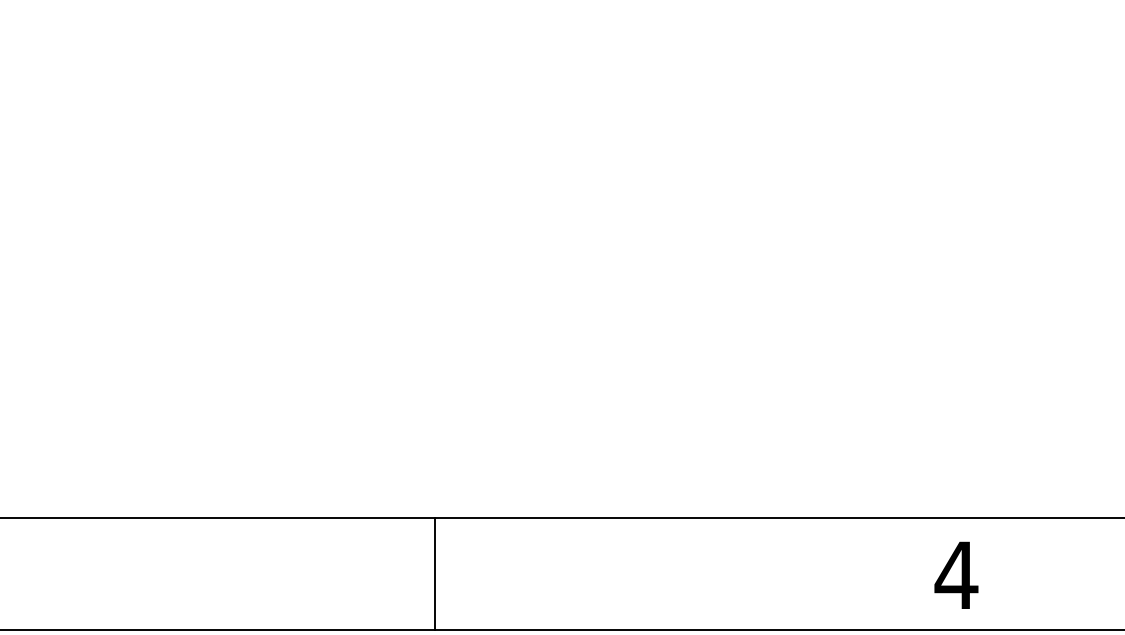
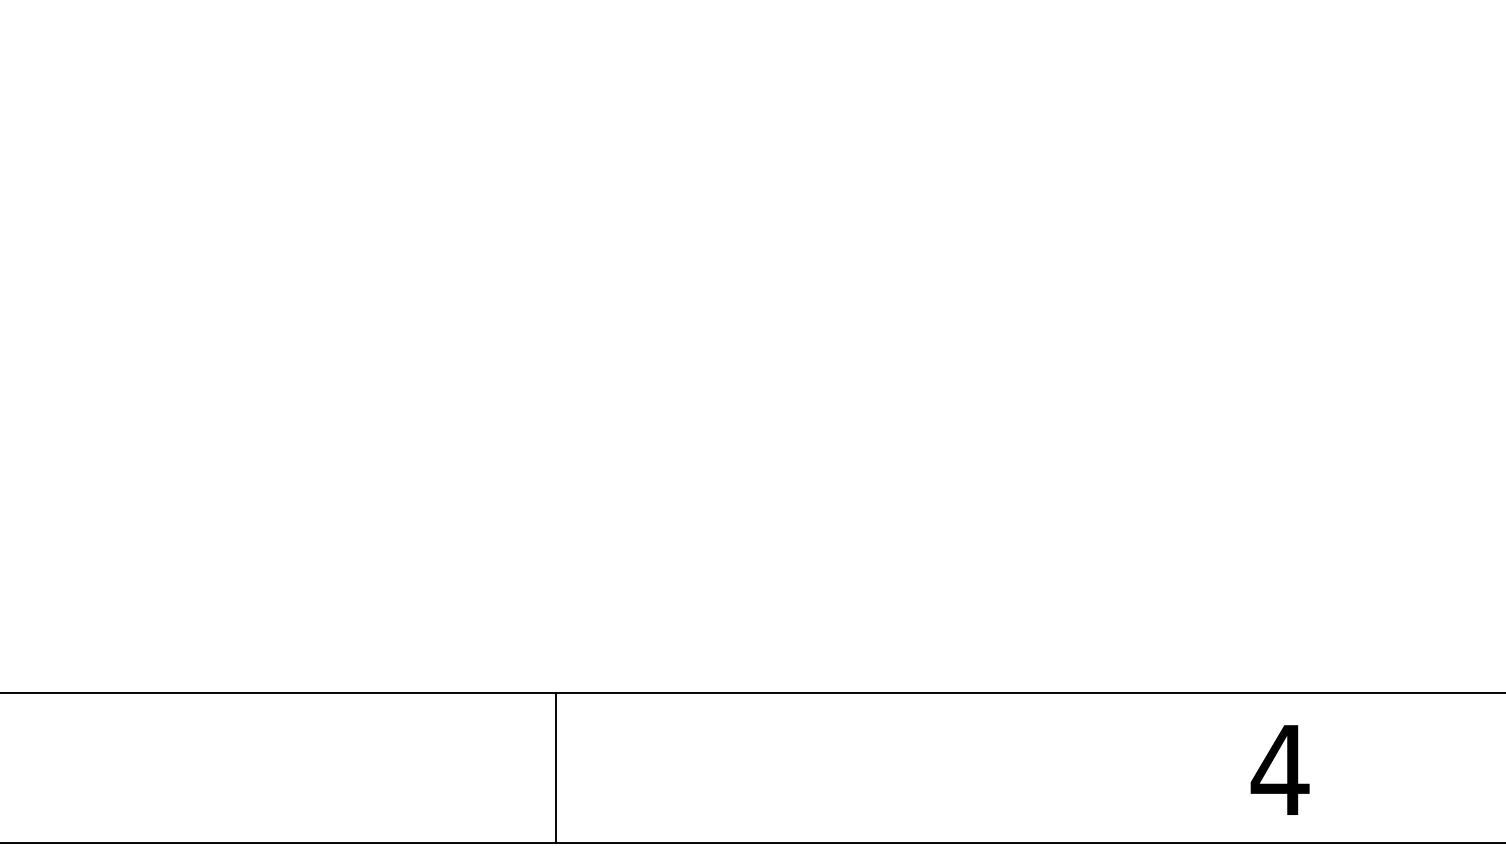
line: (435, 573) -> (556, 767), moved

